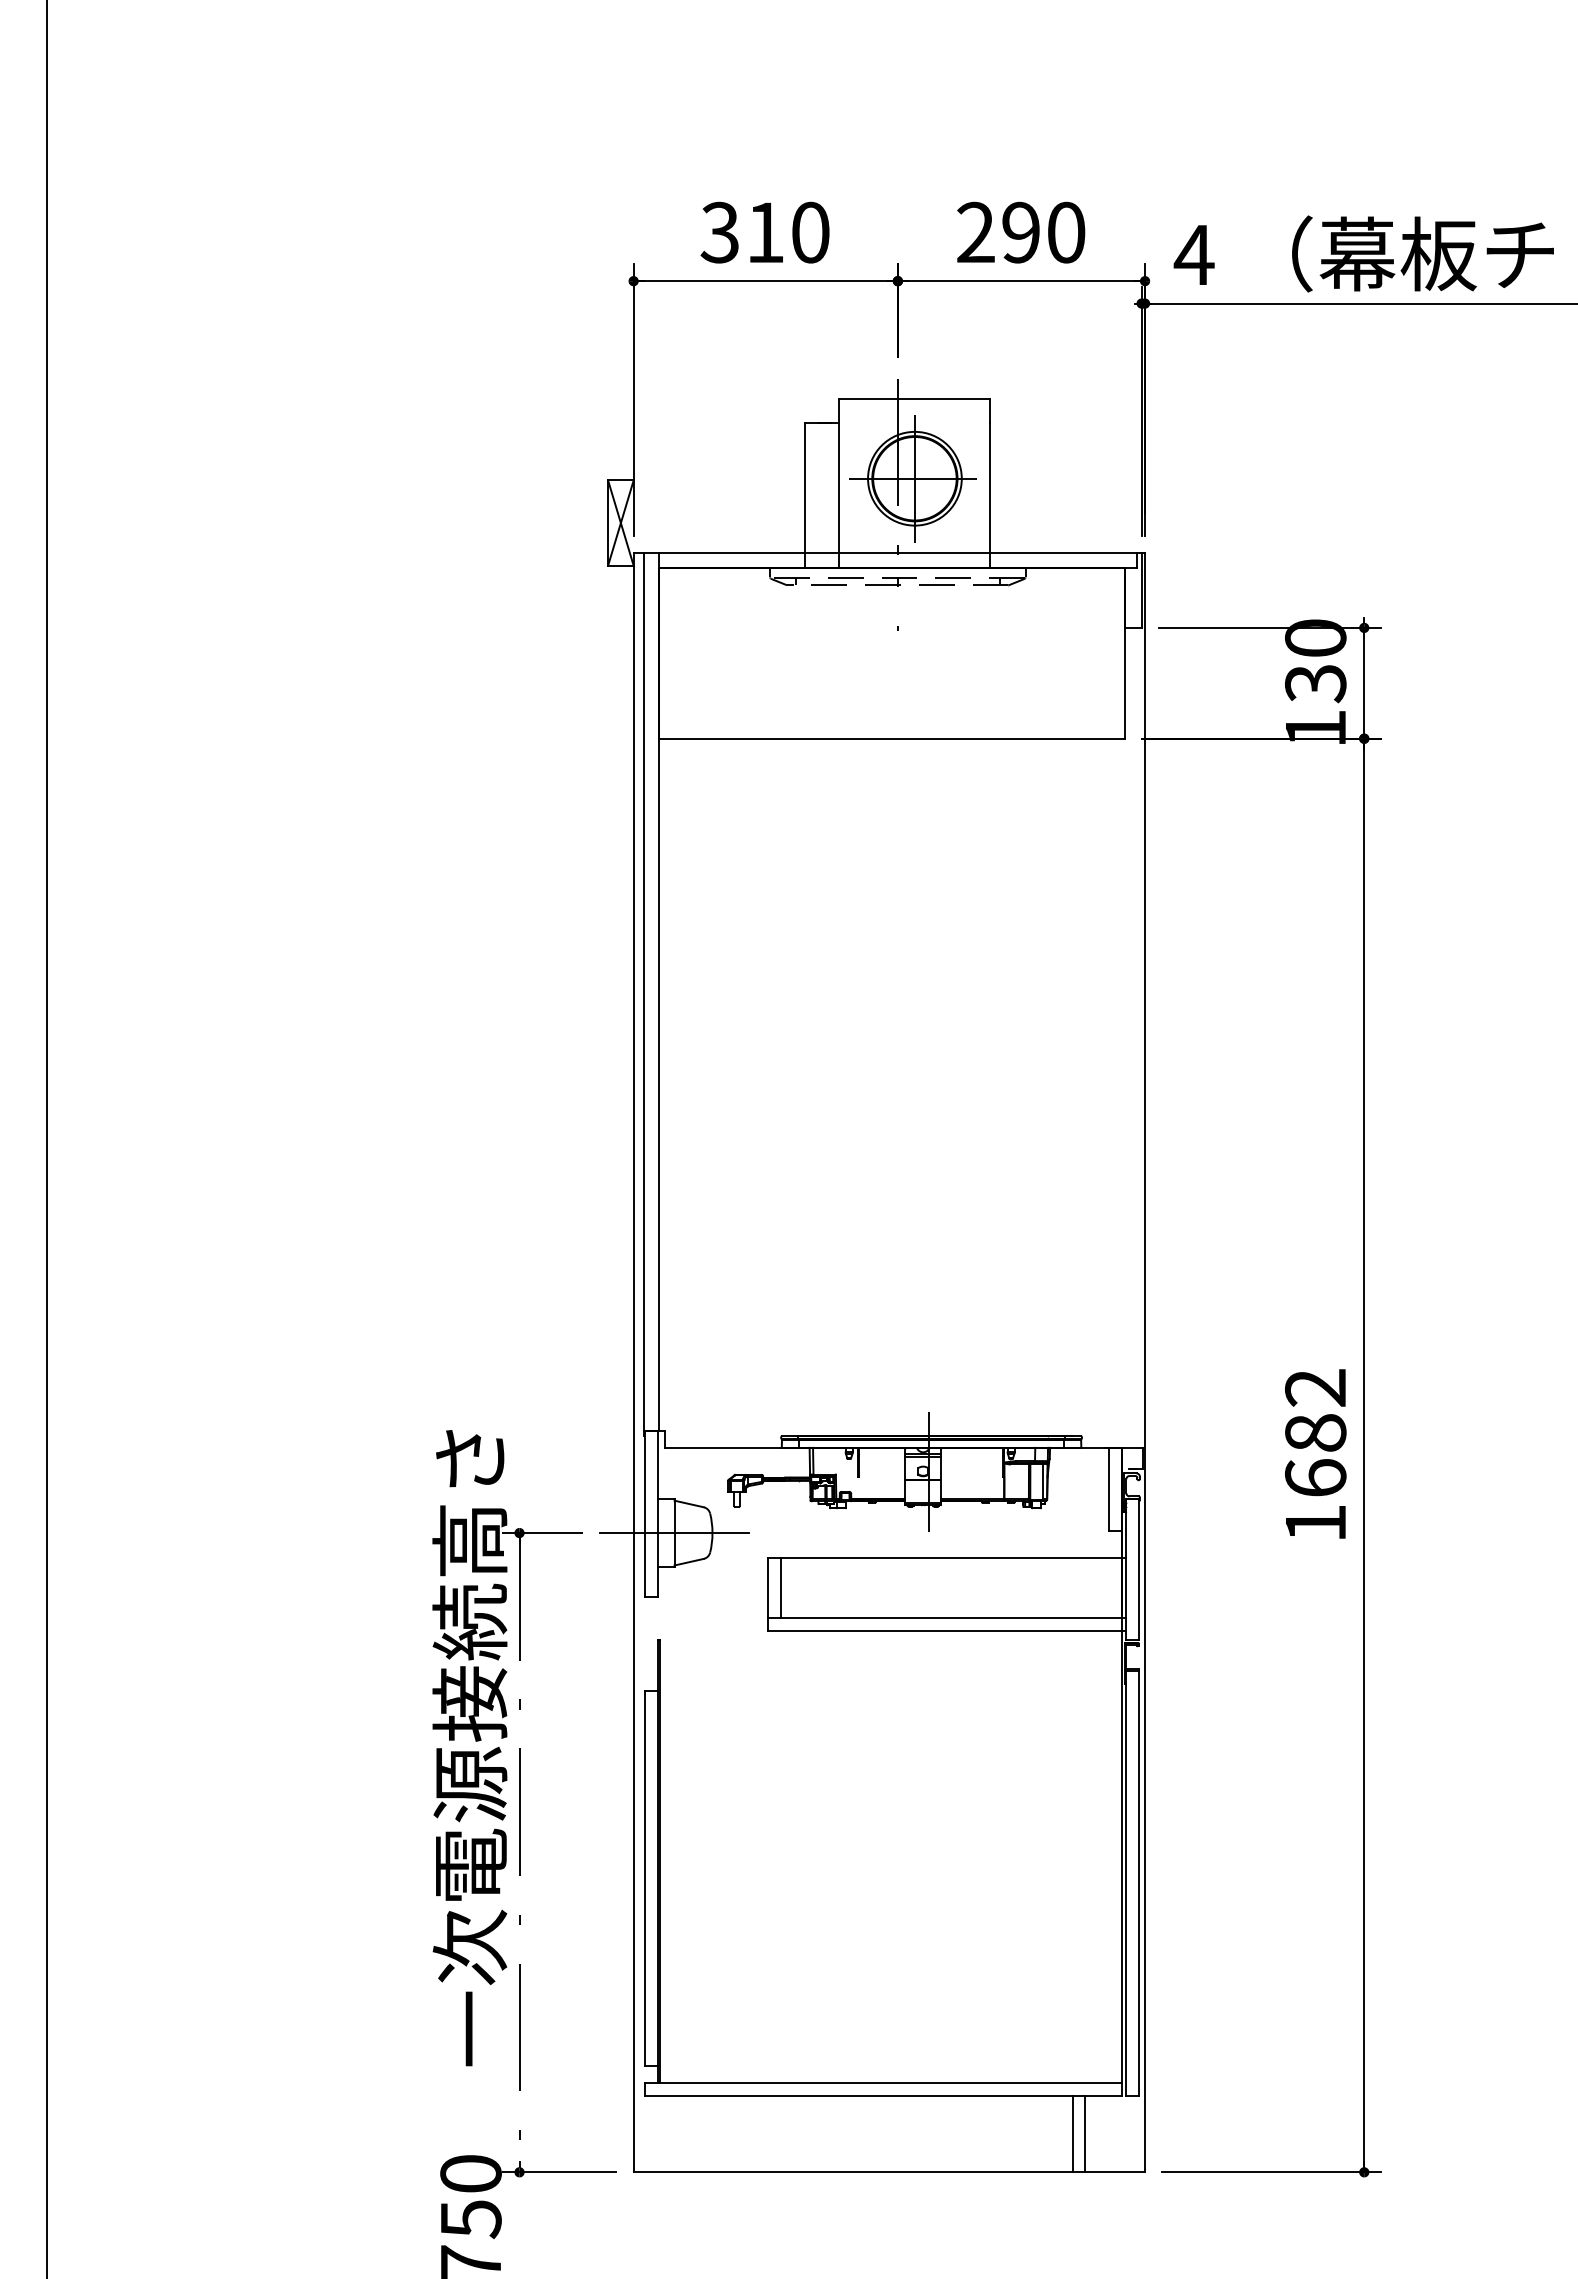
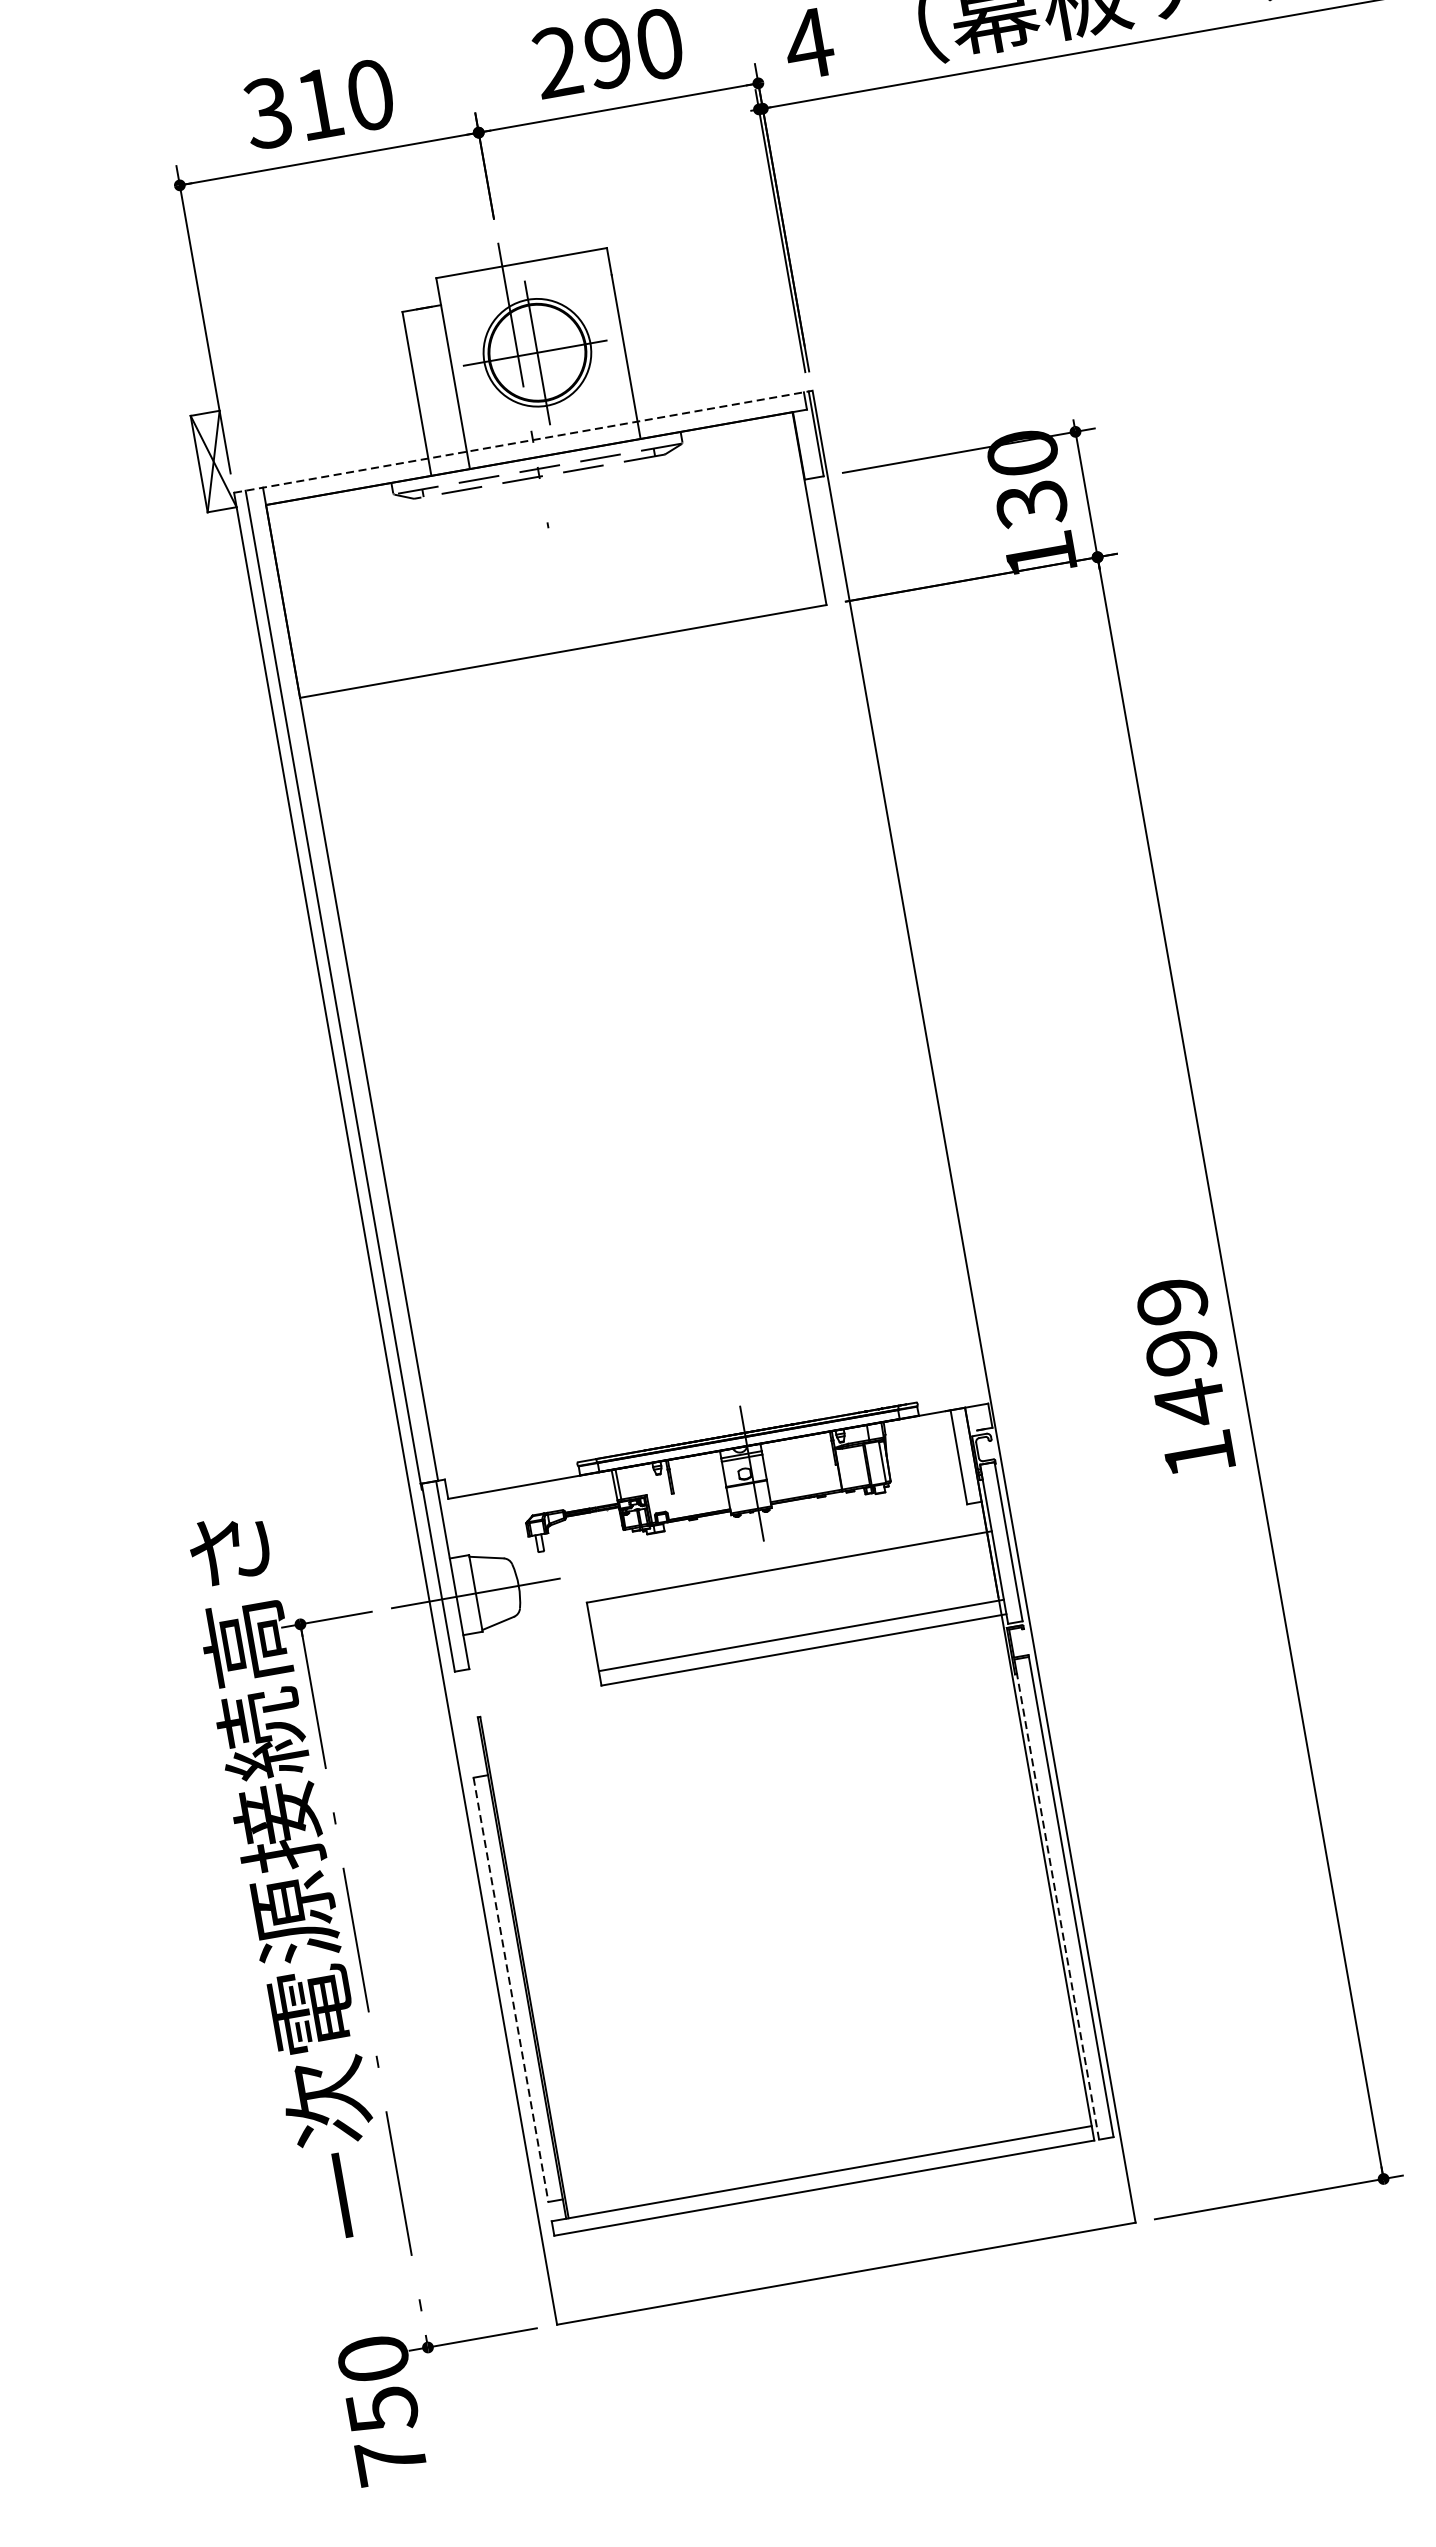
line: (889, 552) -> (523, 441), solid -> dashed
text: (1315, 1433) -> (1181, 1352), 1682 -> 1499
line: (781, 1587) -> (607, 1633), removed
line: (644, 1878) -> (510, 1990), solid -> dashed
line: (1126, 1889) -> (1058, 1906), solid -> dashed
line: (1072, 2133) -> (1045, 2193), removed
line: (1085, 2133) -> (1060, 2190), removed

